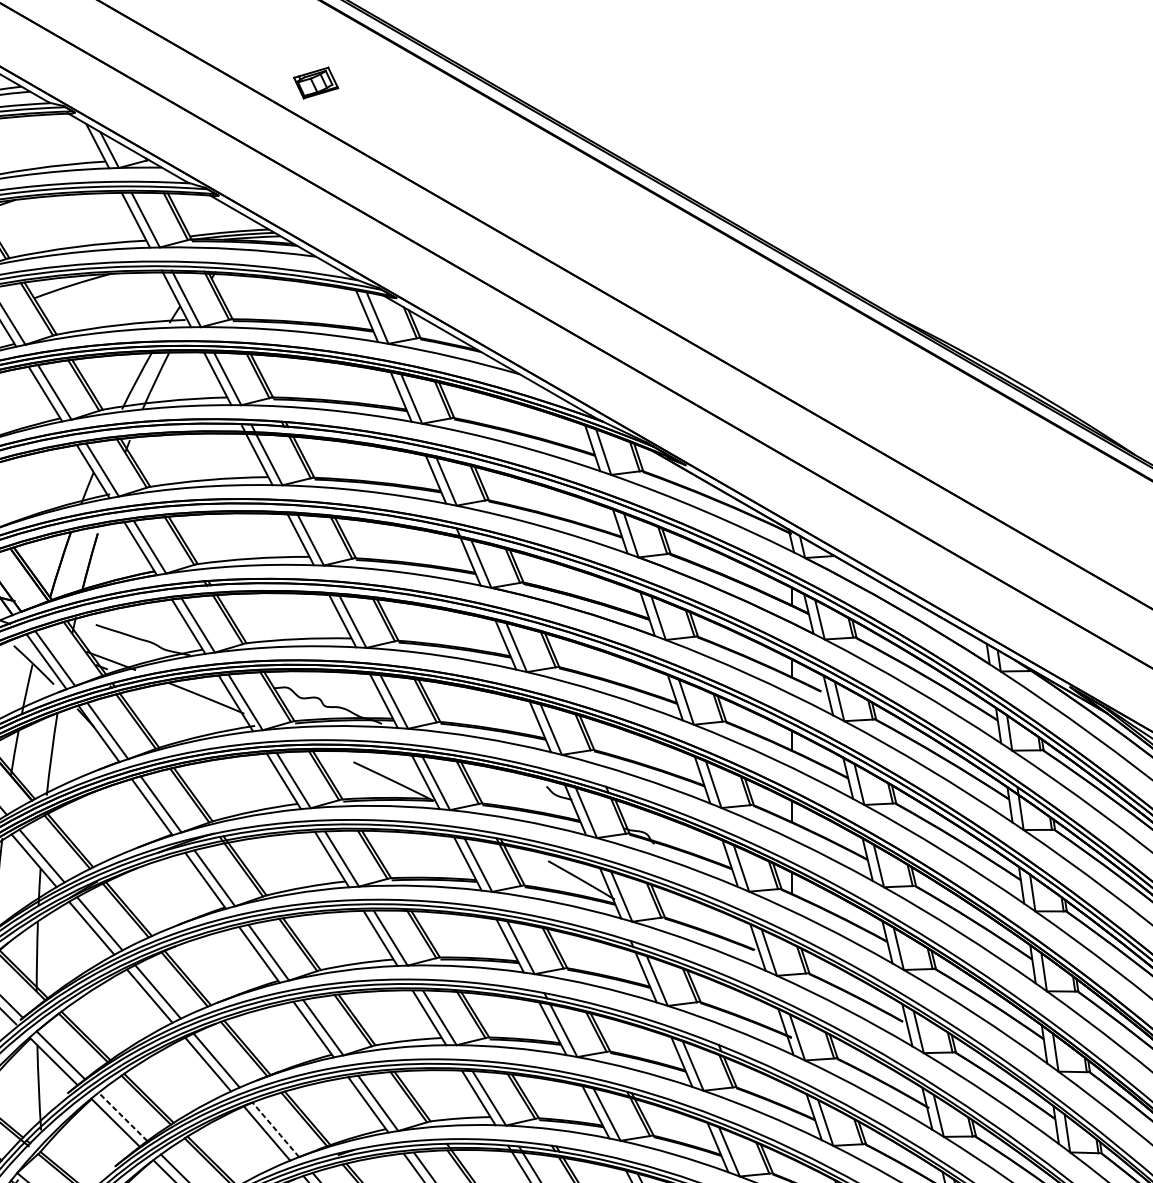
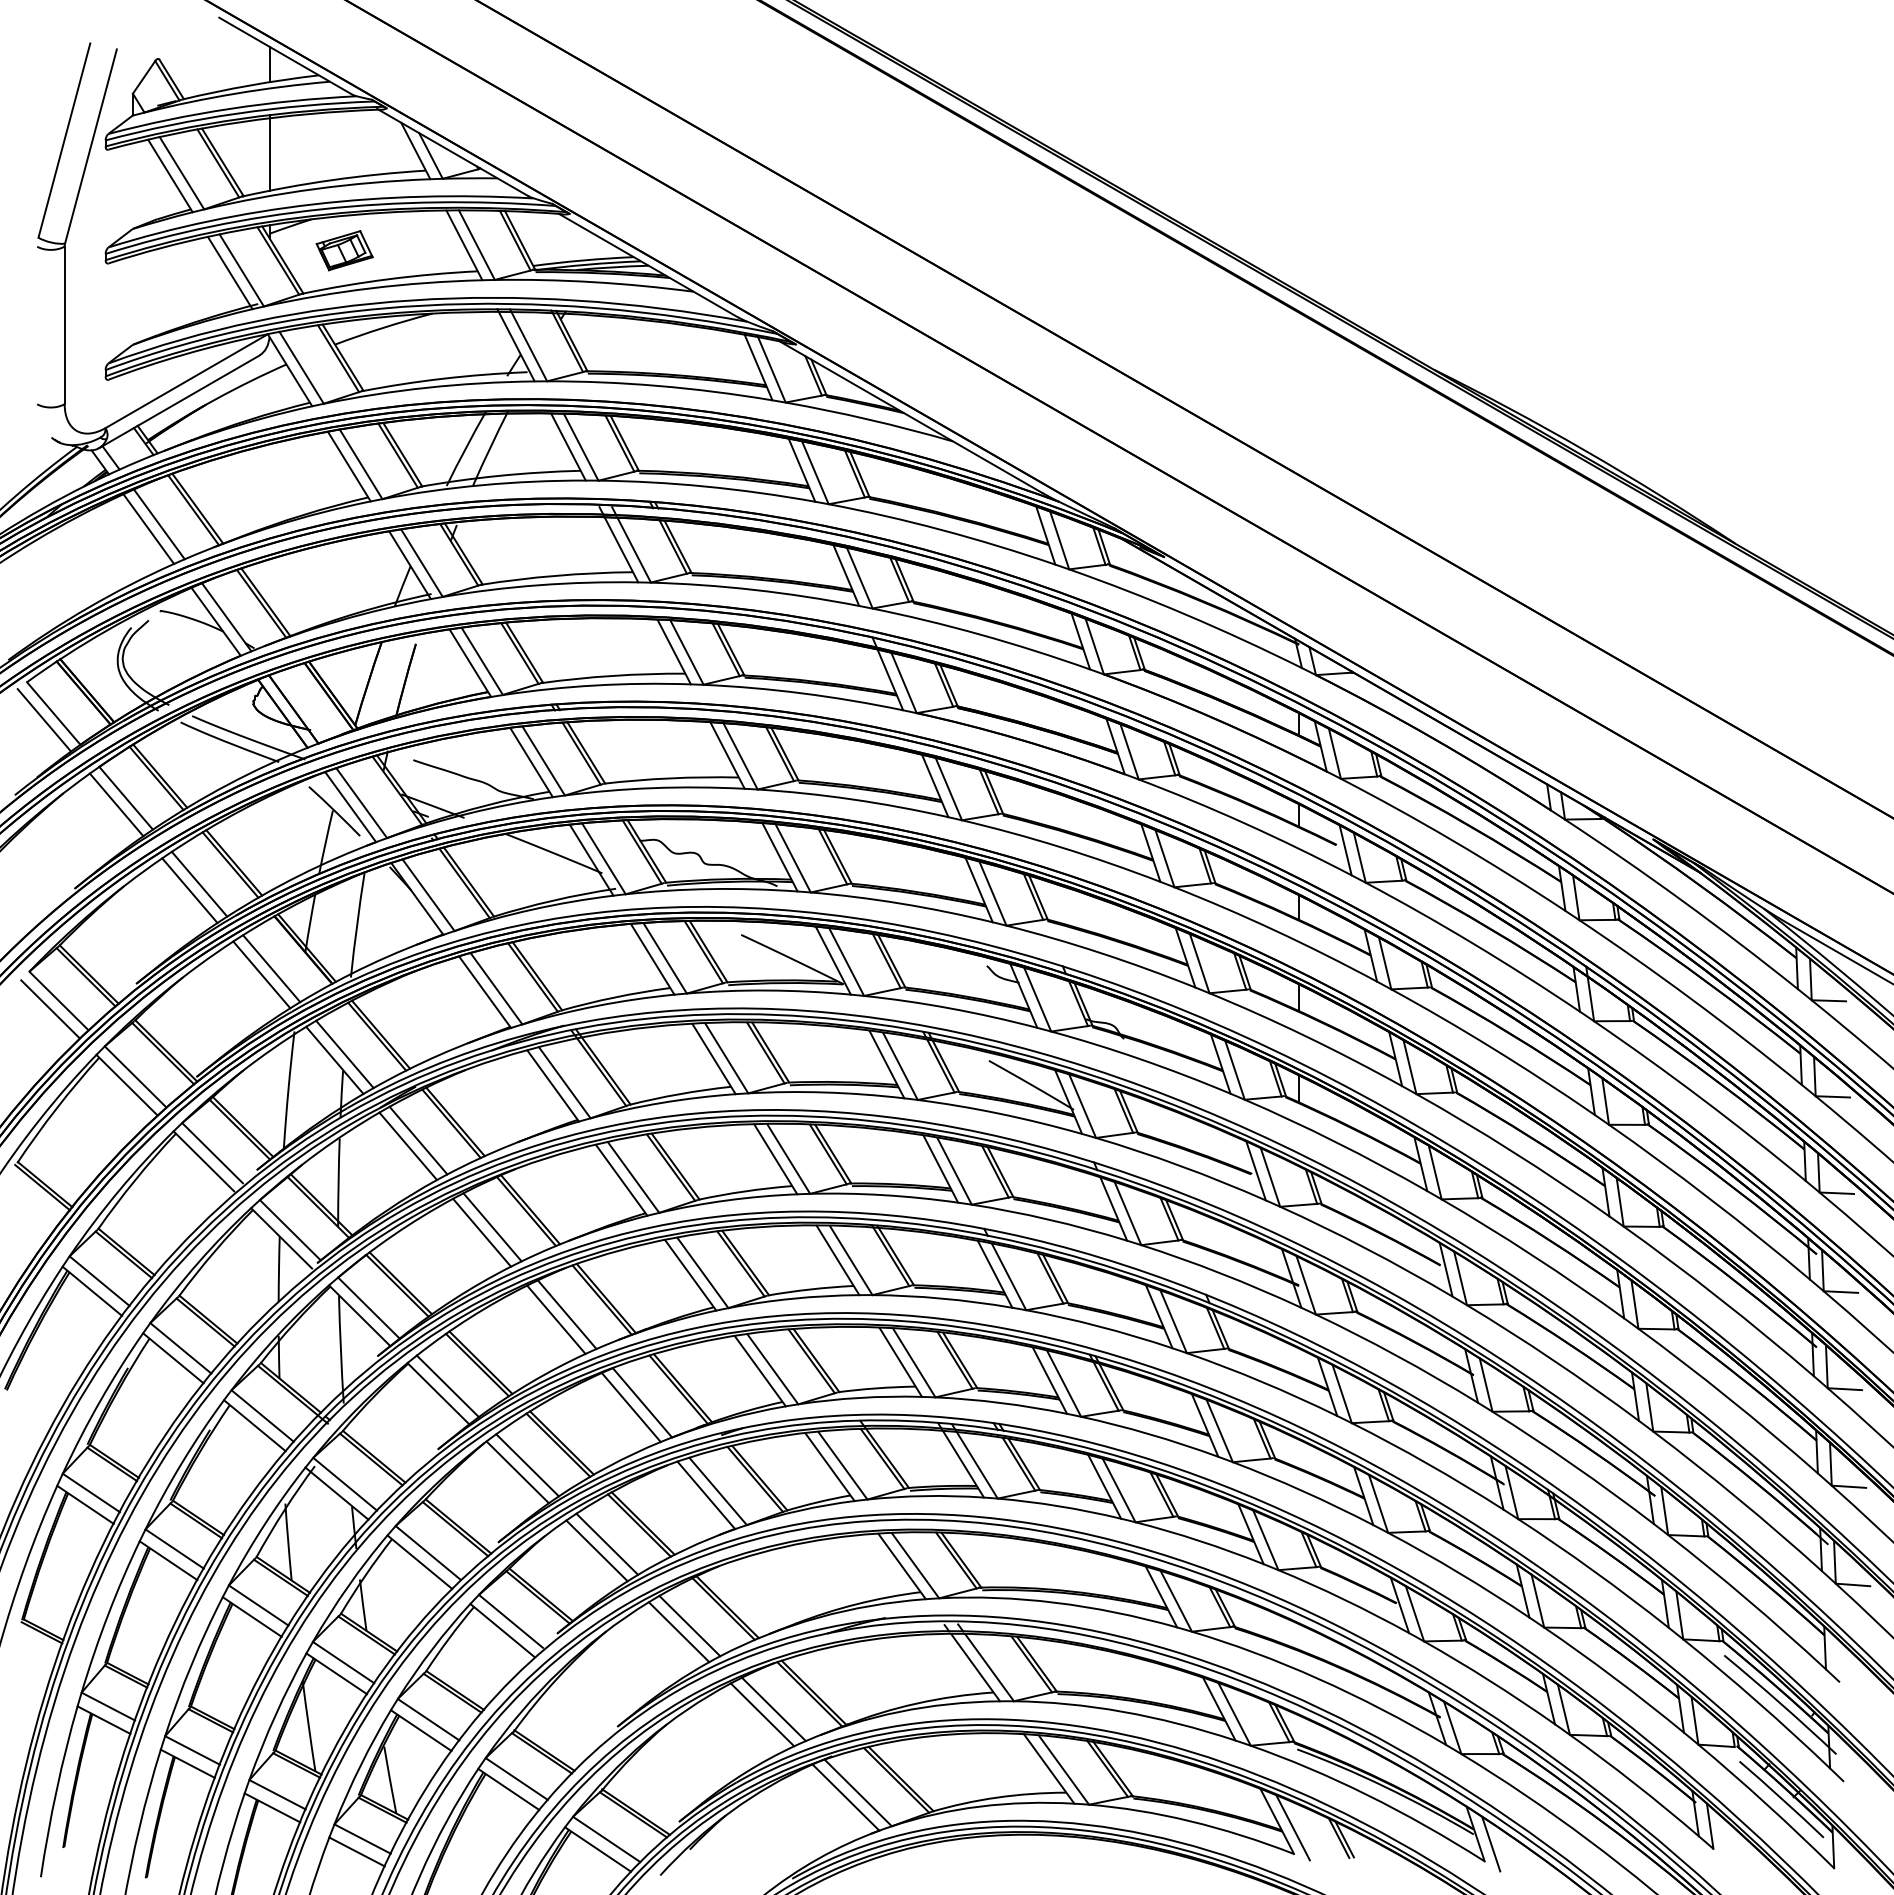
part: (315, 82) -> (344, 250), moved
line: (122, 1117) -> (447, 1386), dashed -> solid
line: (275, 1129) -> (642, 1402), dashed -> solid

